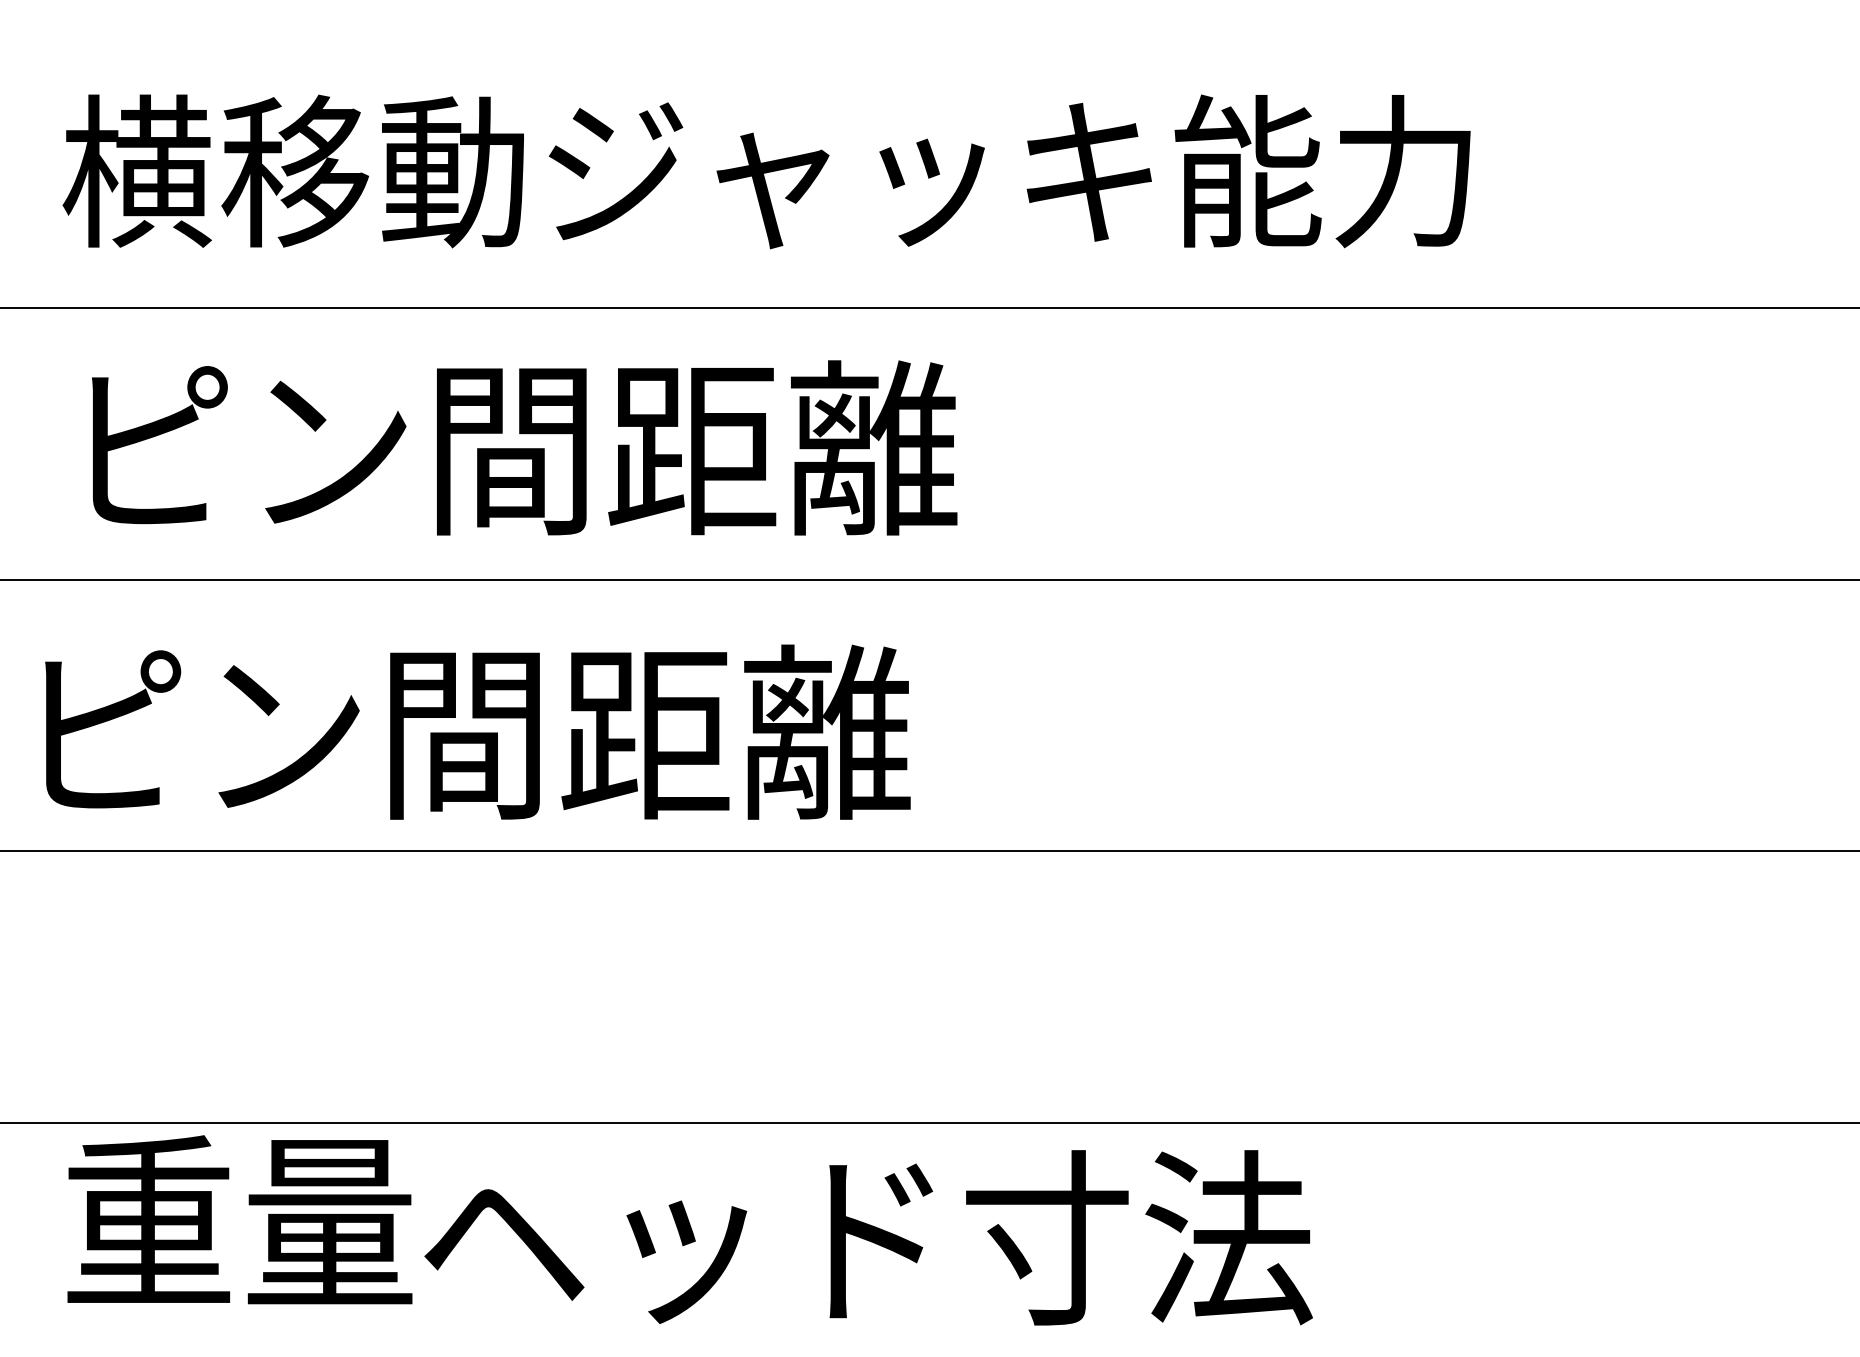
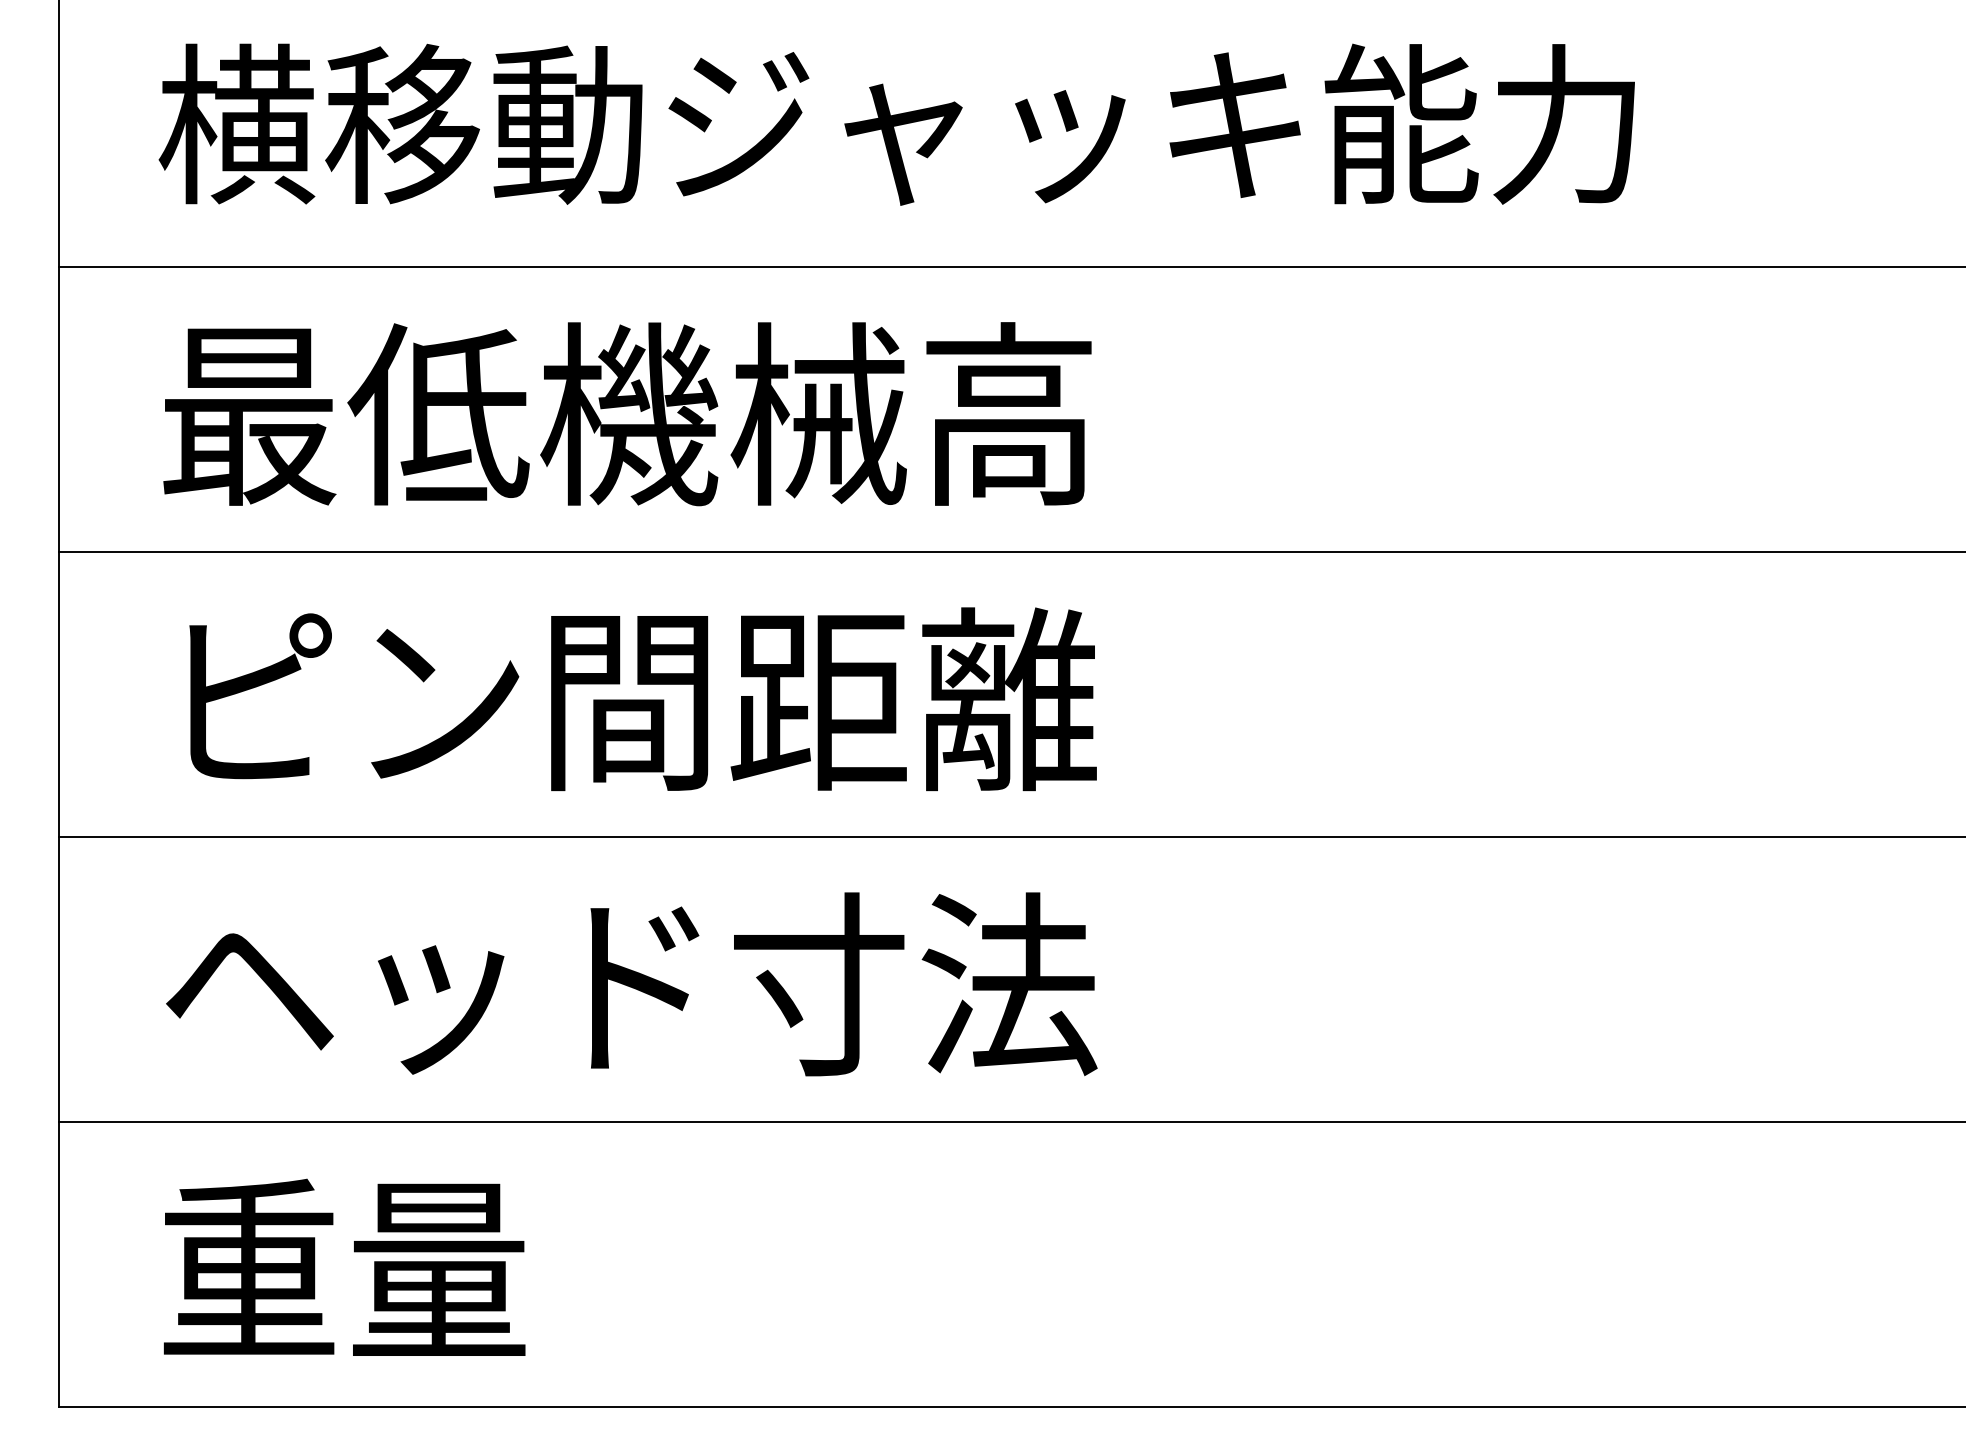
text: (511, 448) -> (629, 414), ピン間距離 -> 最低機械高
text: (477, 732) -> (642, 699), moved
text: (239, 1218) -> (344, 1266), moved
text: (868, 1237) -> (631, 984), moved

